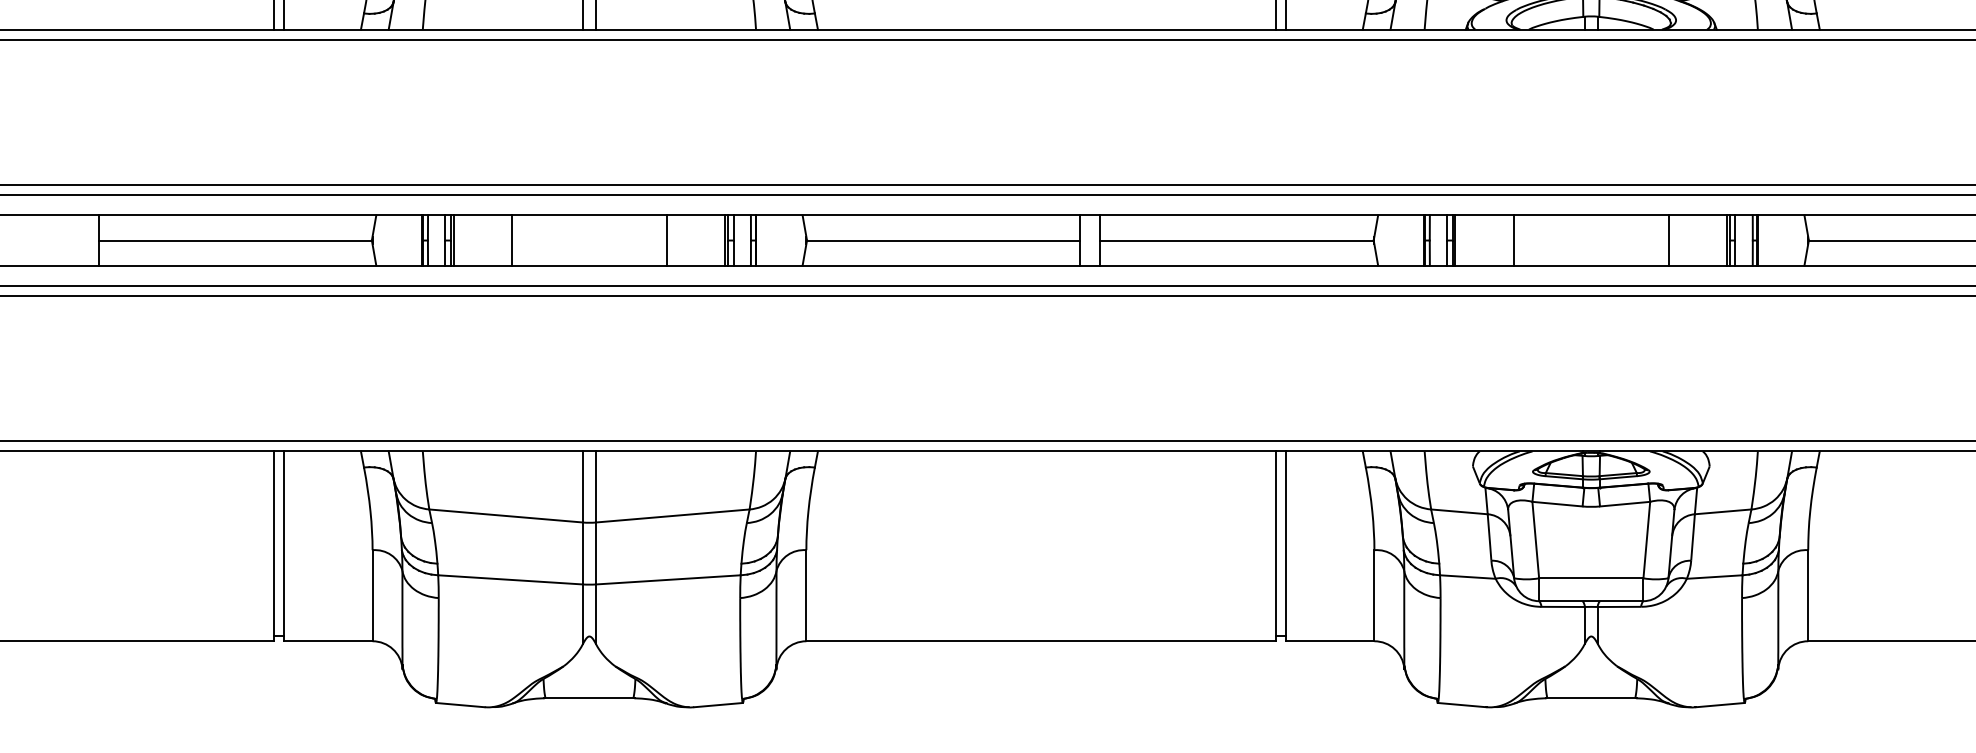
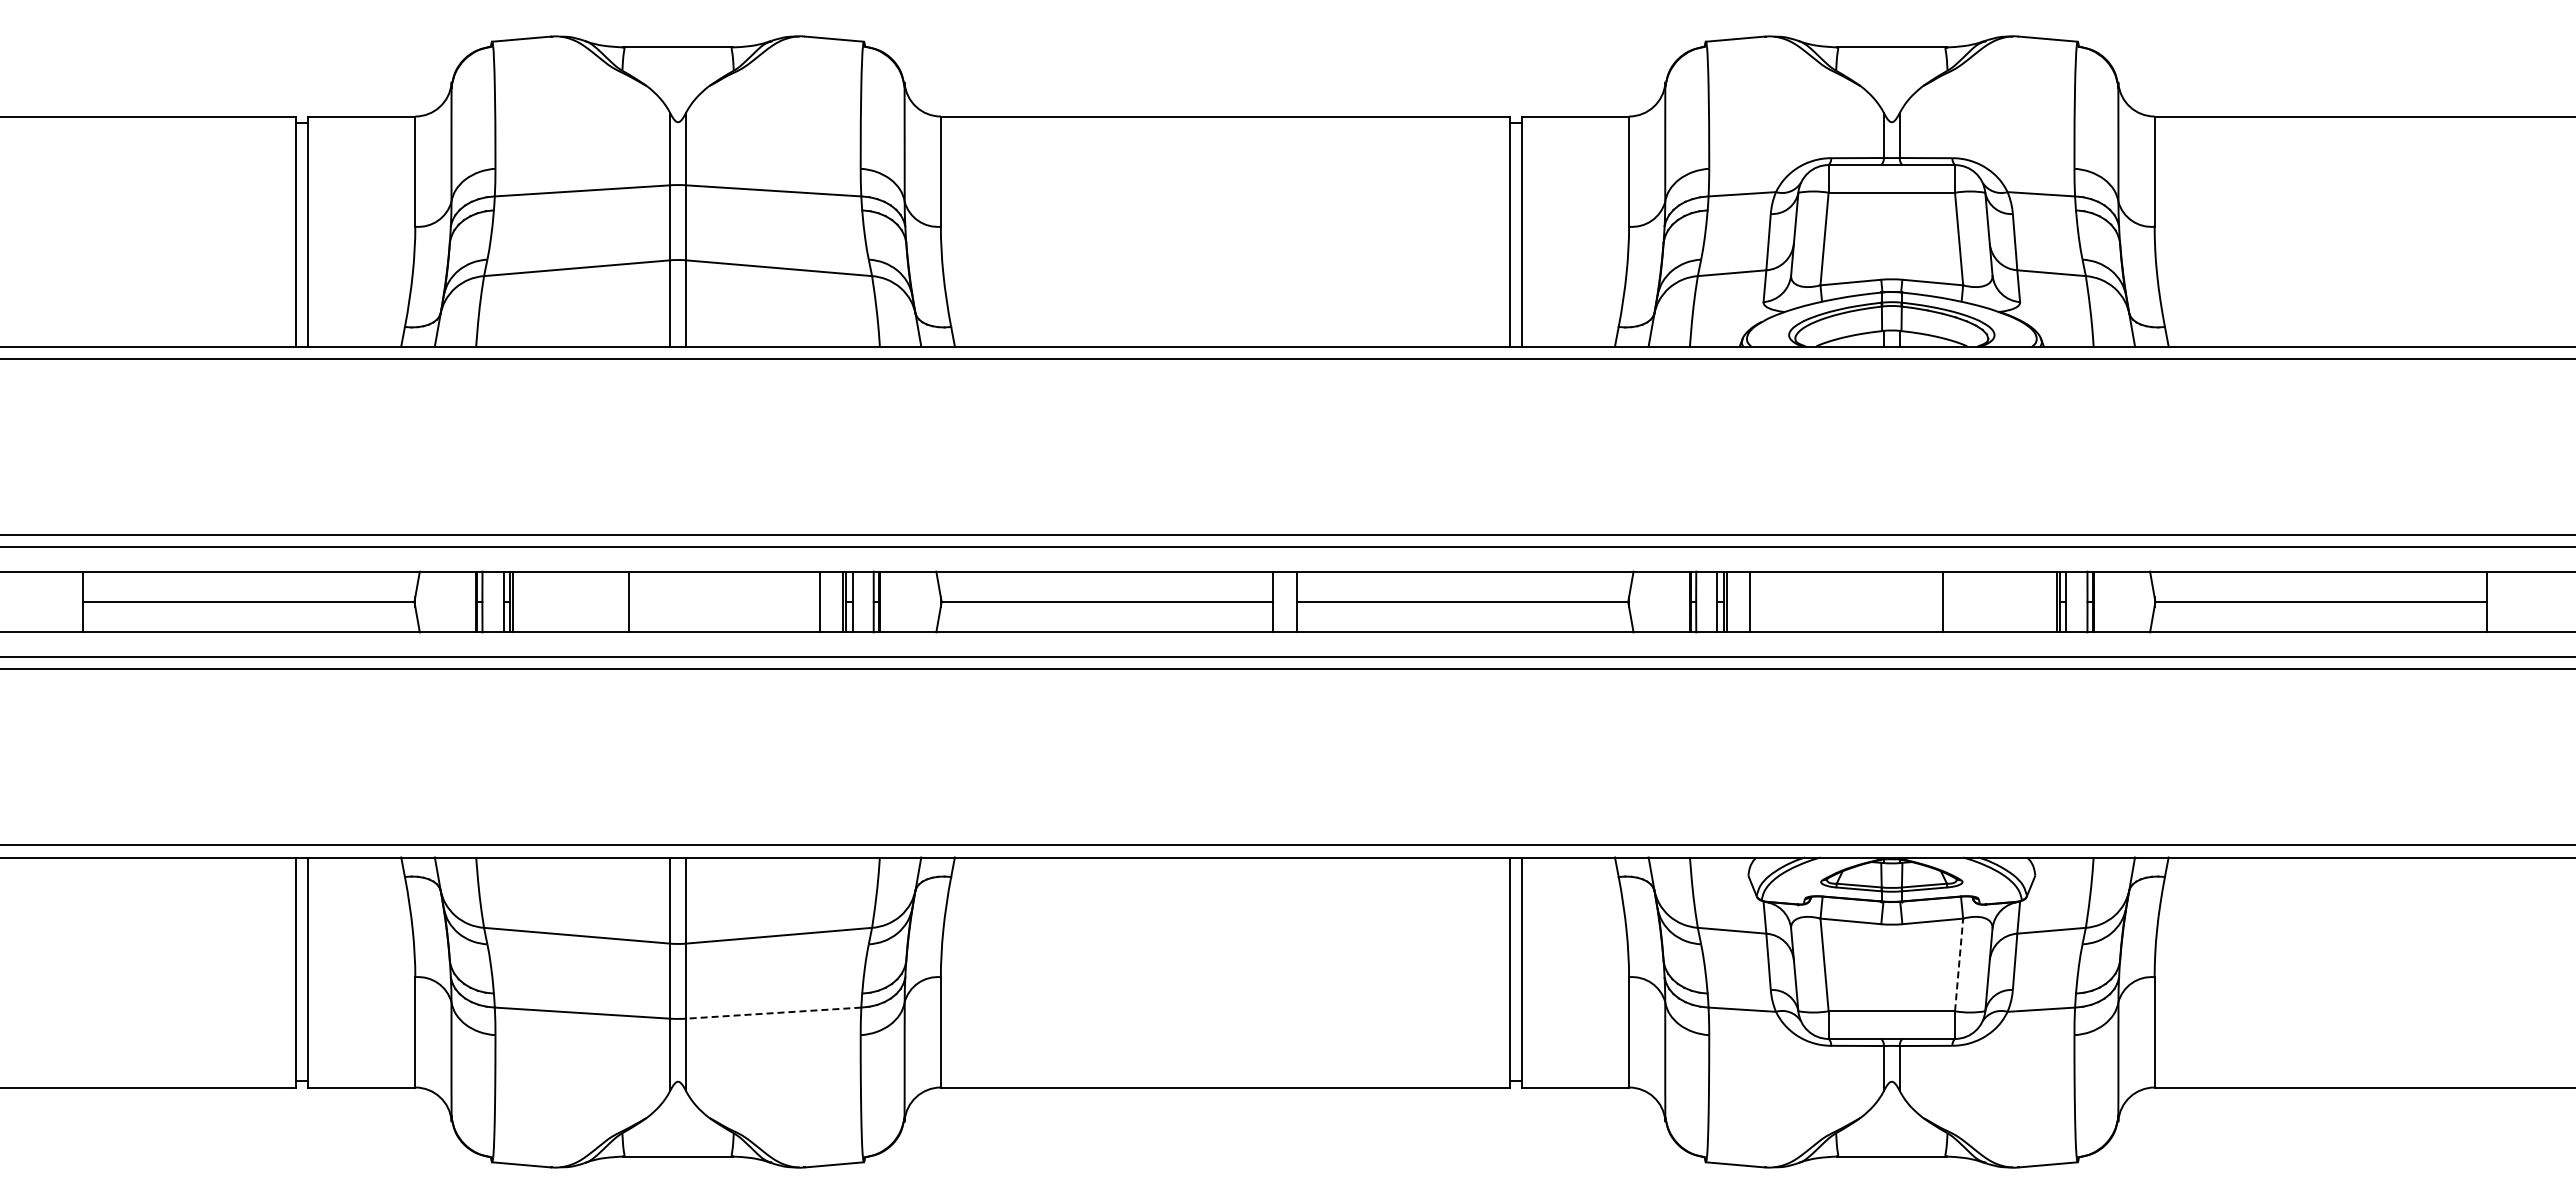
line: (512, 240) -> (629, 601), moved
line: (666, 240) -> (819, 601), moved
line: (1514, 240) -> (1750, 601), moved
line: (1668, 240) -> (1942, 601), moved
line: (1647, 539) -> (1959, 964), solid -> dashed
line: (668, 580) -> (773, 1013), solid -> dashed

